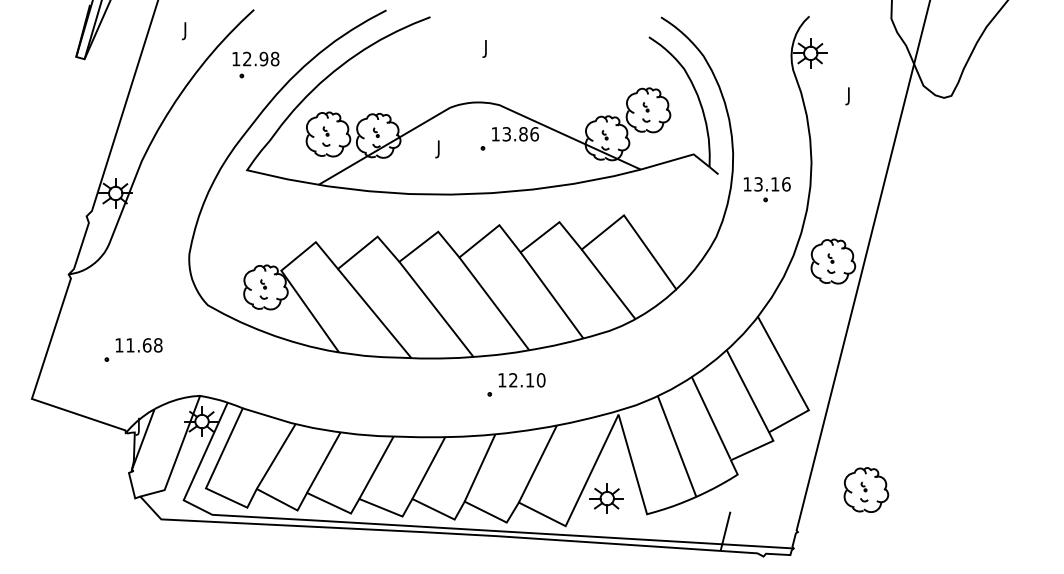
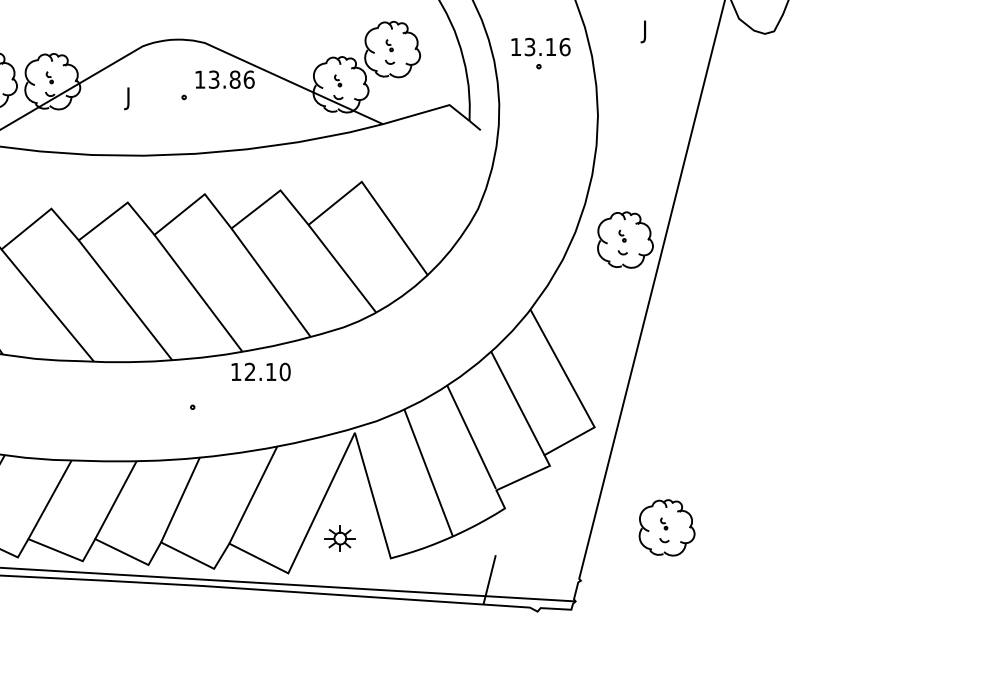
part: (766, 189) -> (540, 53), moved
text: (521, 380) -> (260, 372), moved
part: (606, 498) -> (339, 538), size x0.7

